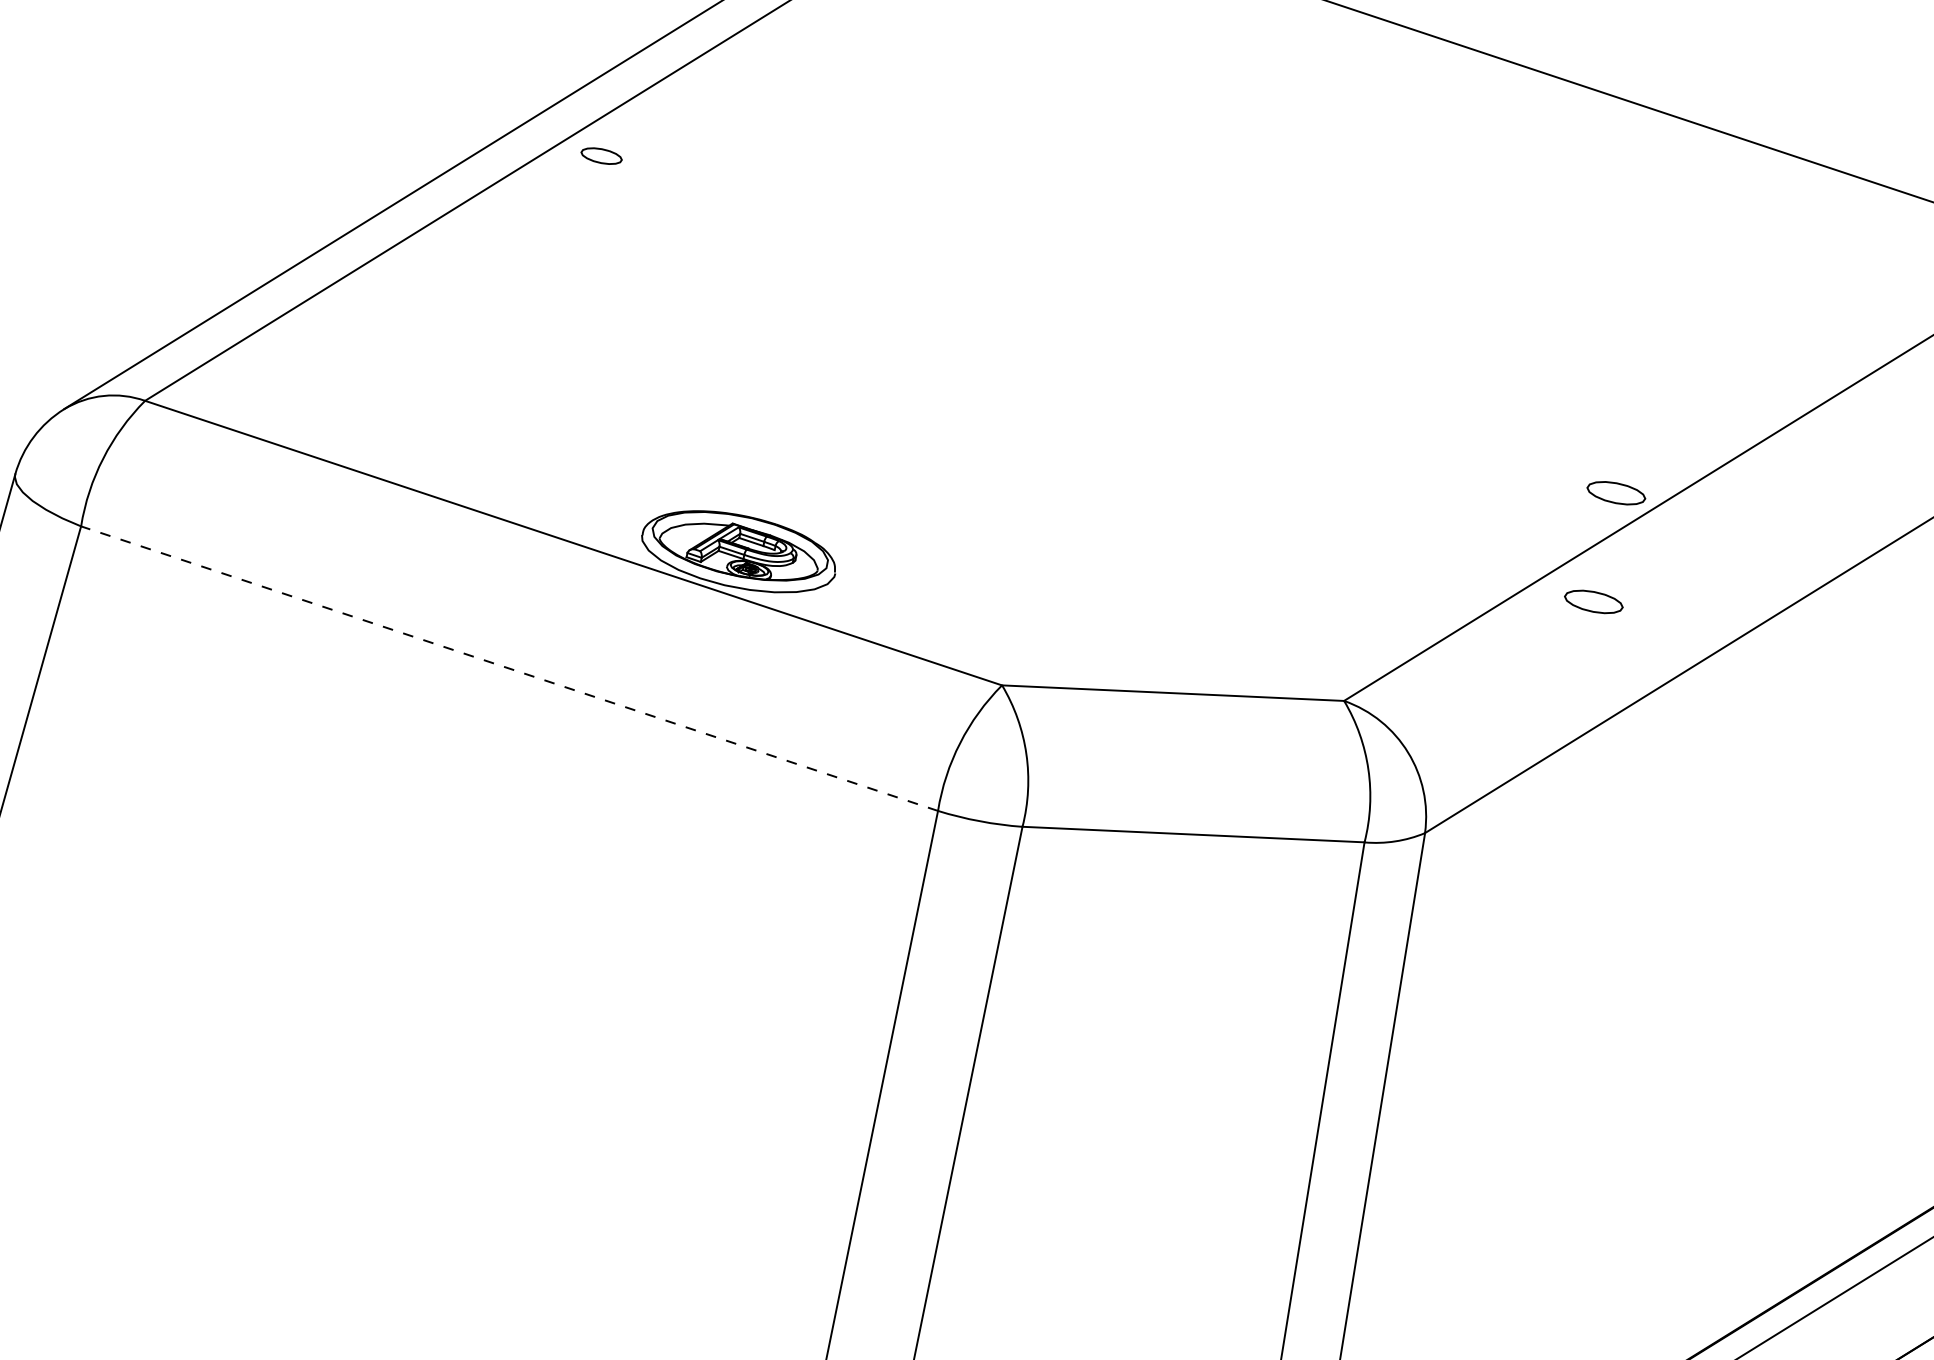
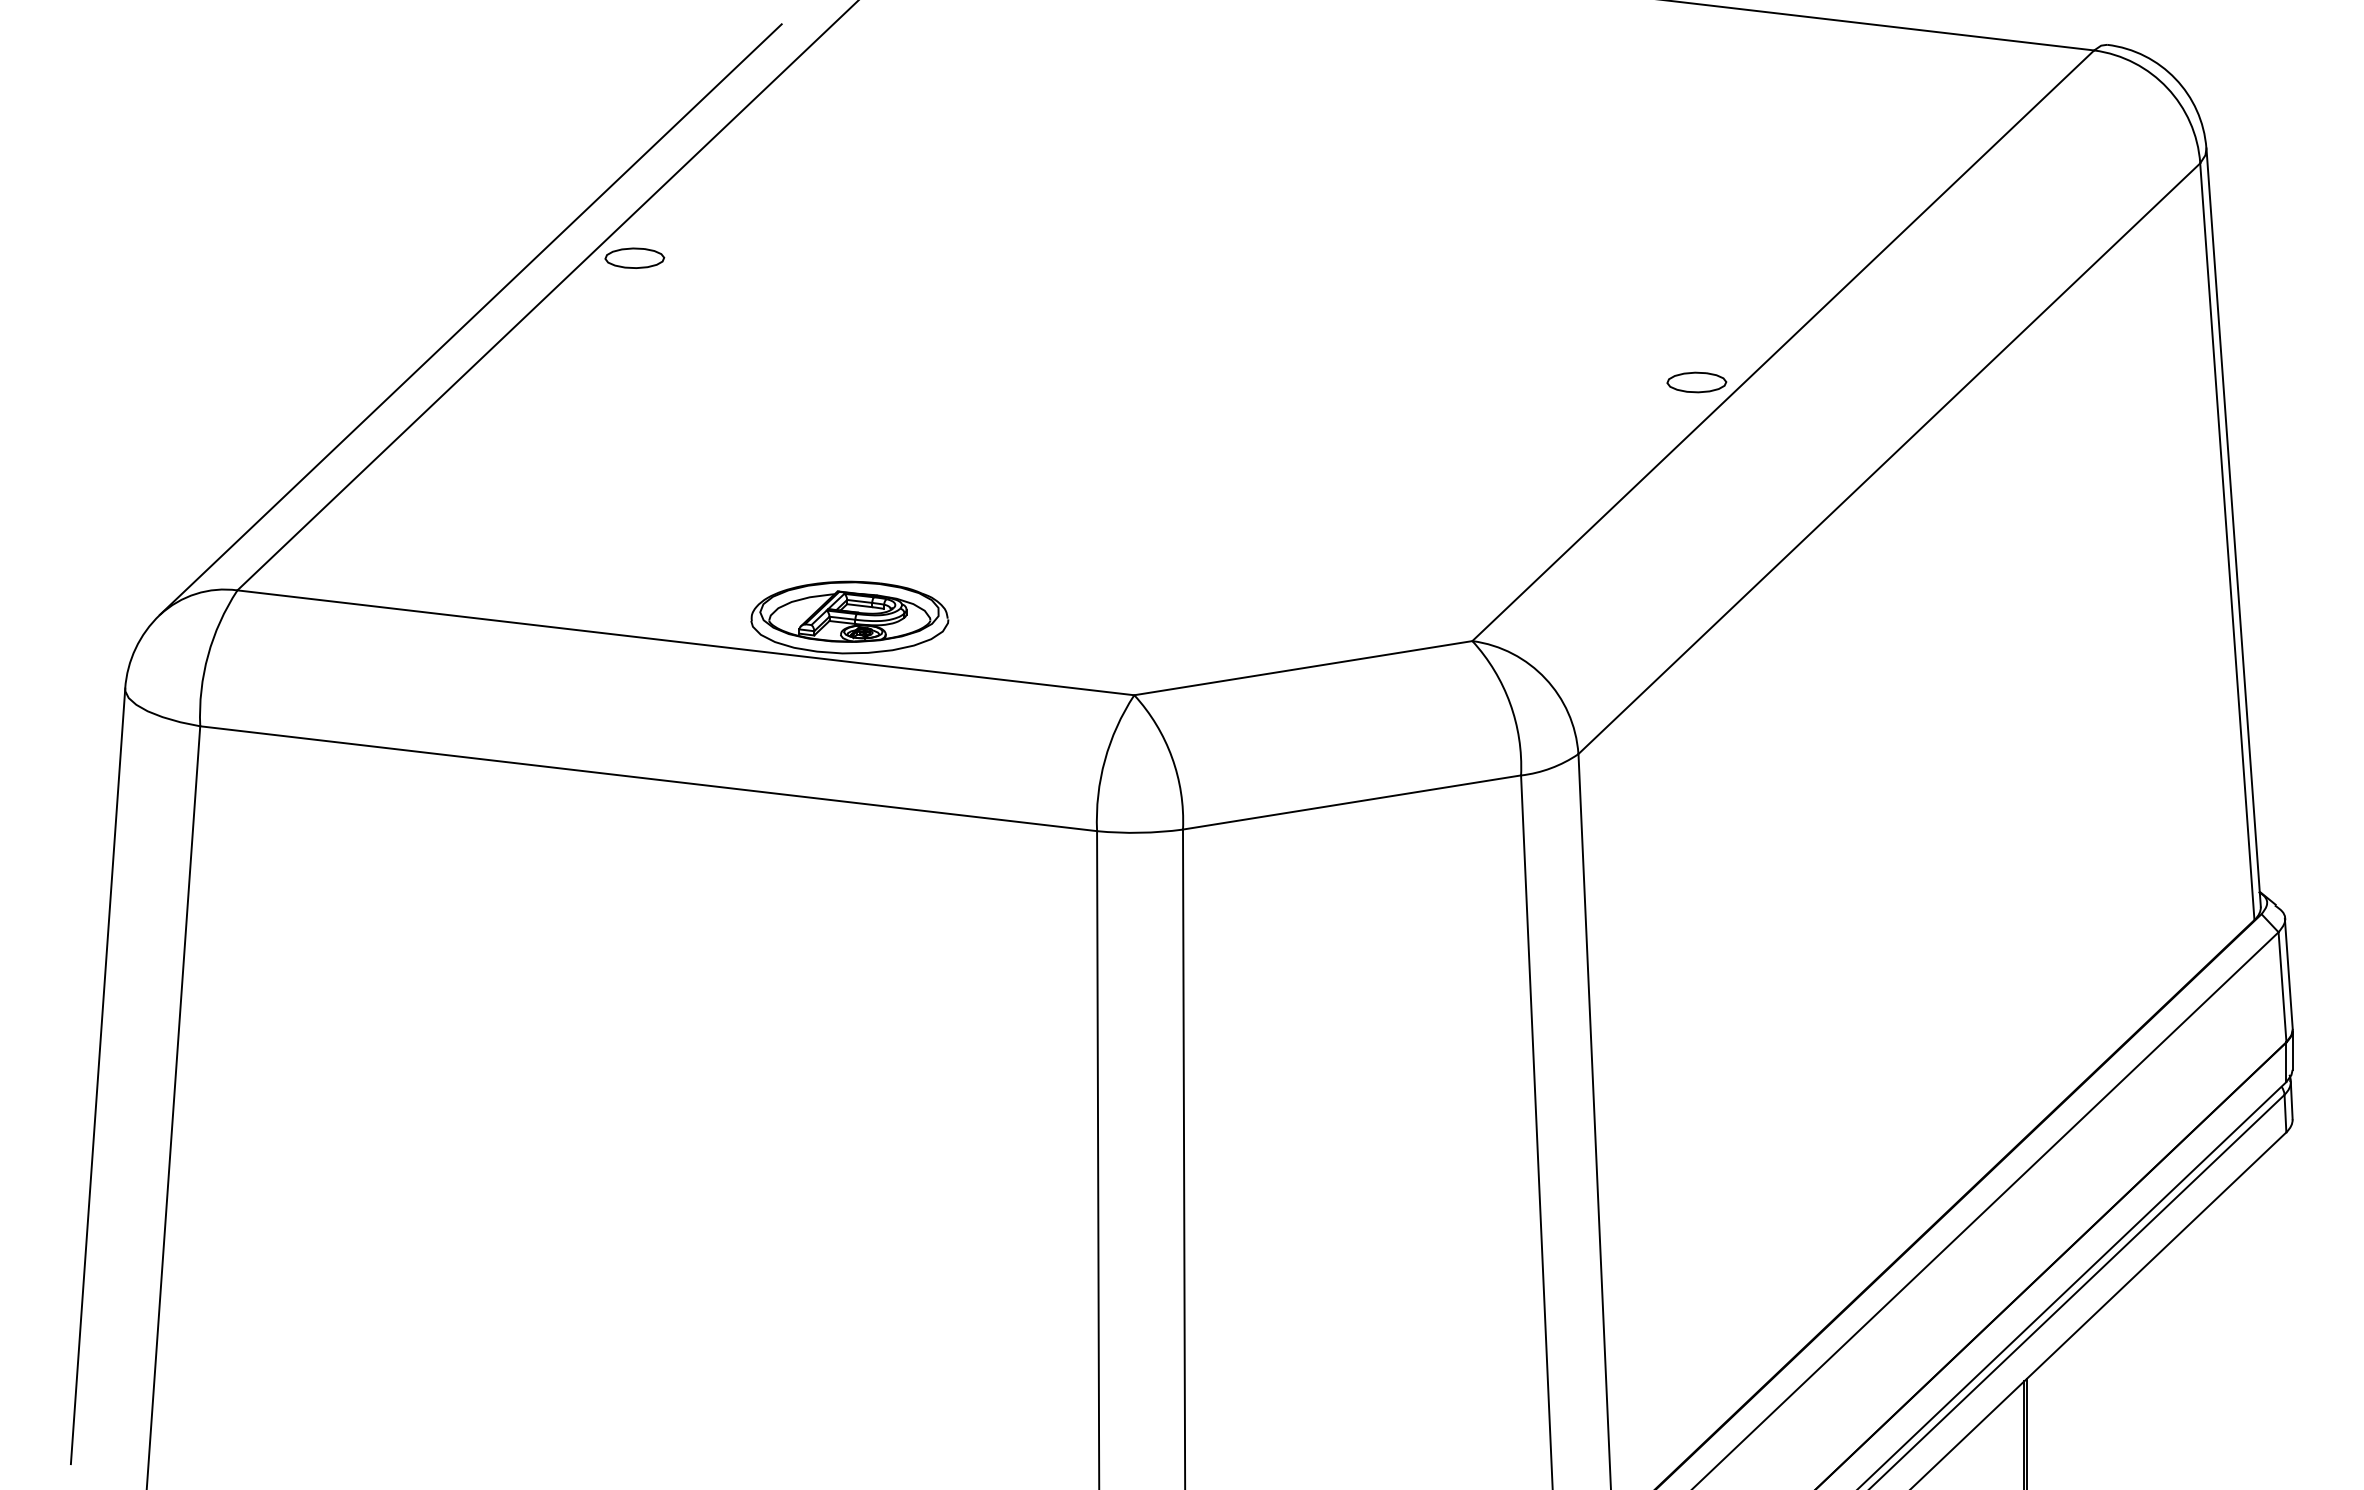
part: (601, 155) -> (634, 257), size x1.43
part: (1593, 601) -> (1696, 493), removed
line: (509, 668) -> (648, 778), dashed -> solid

